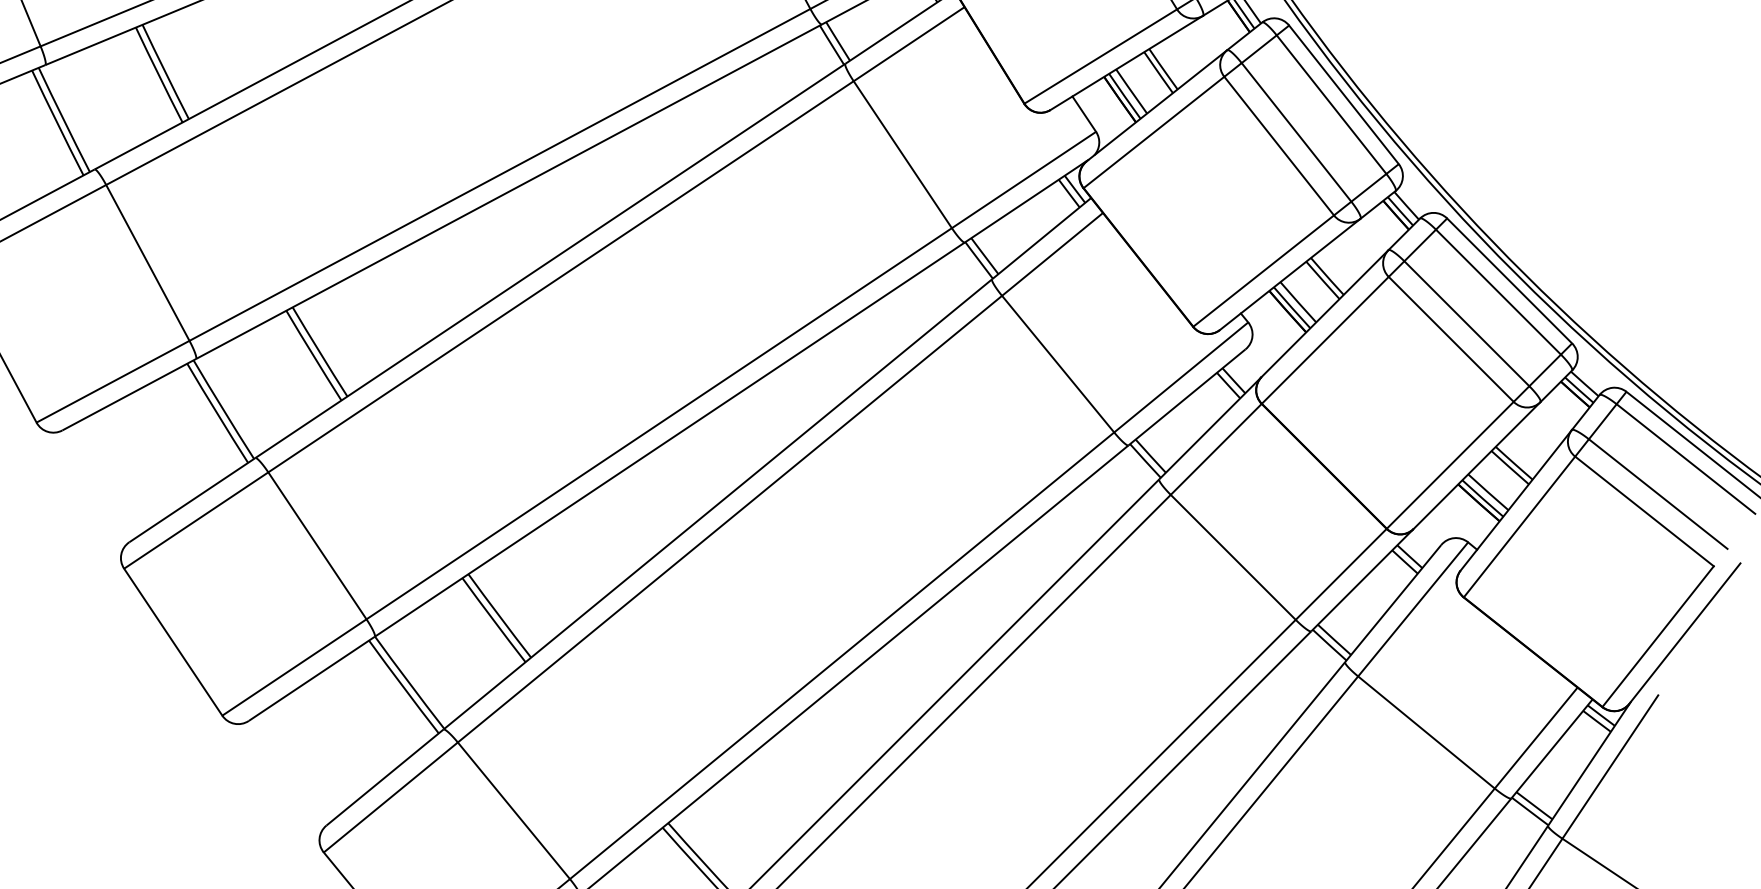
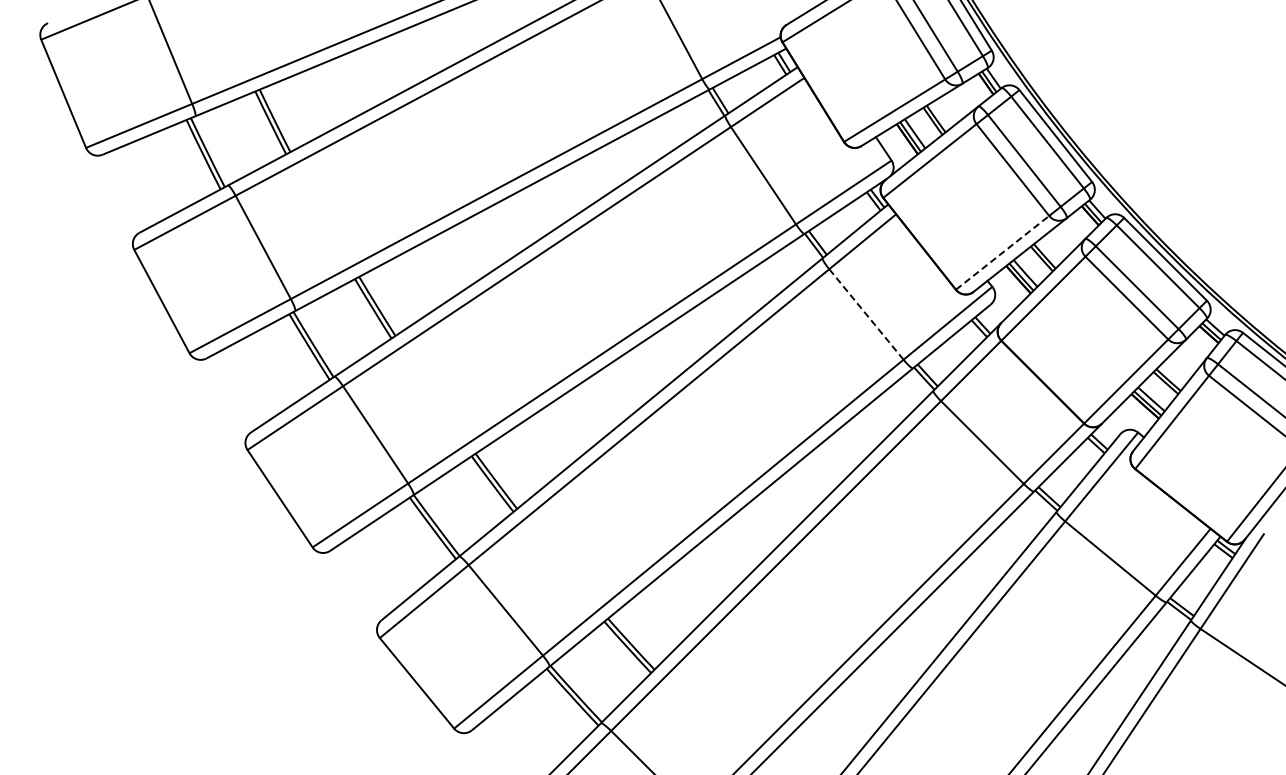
line: (1263, 270) -> (1002, 252), solid -> dashed
line: (1058, 364) -> (866, 314), solid -> dashed

